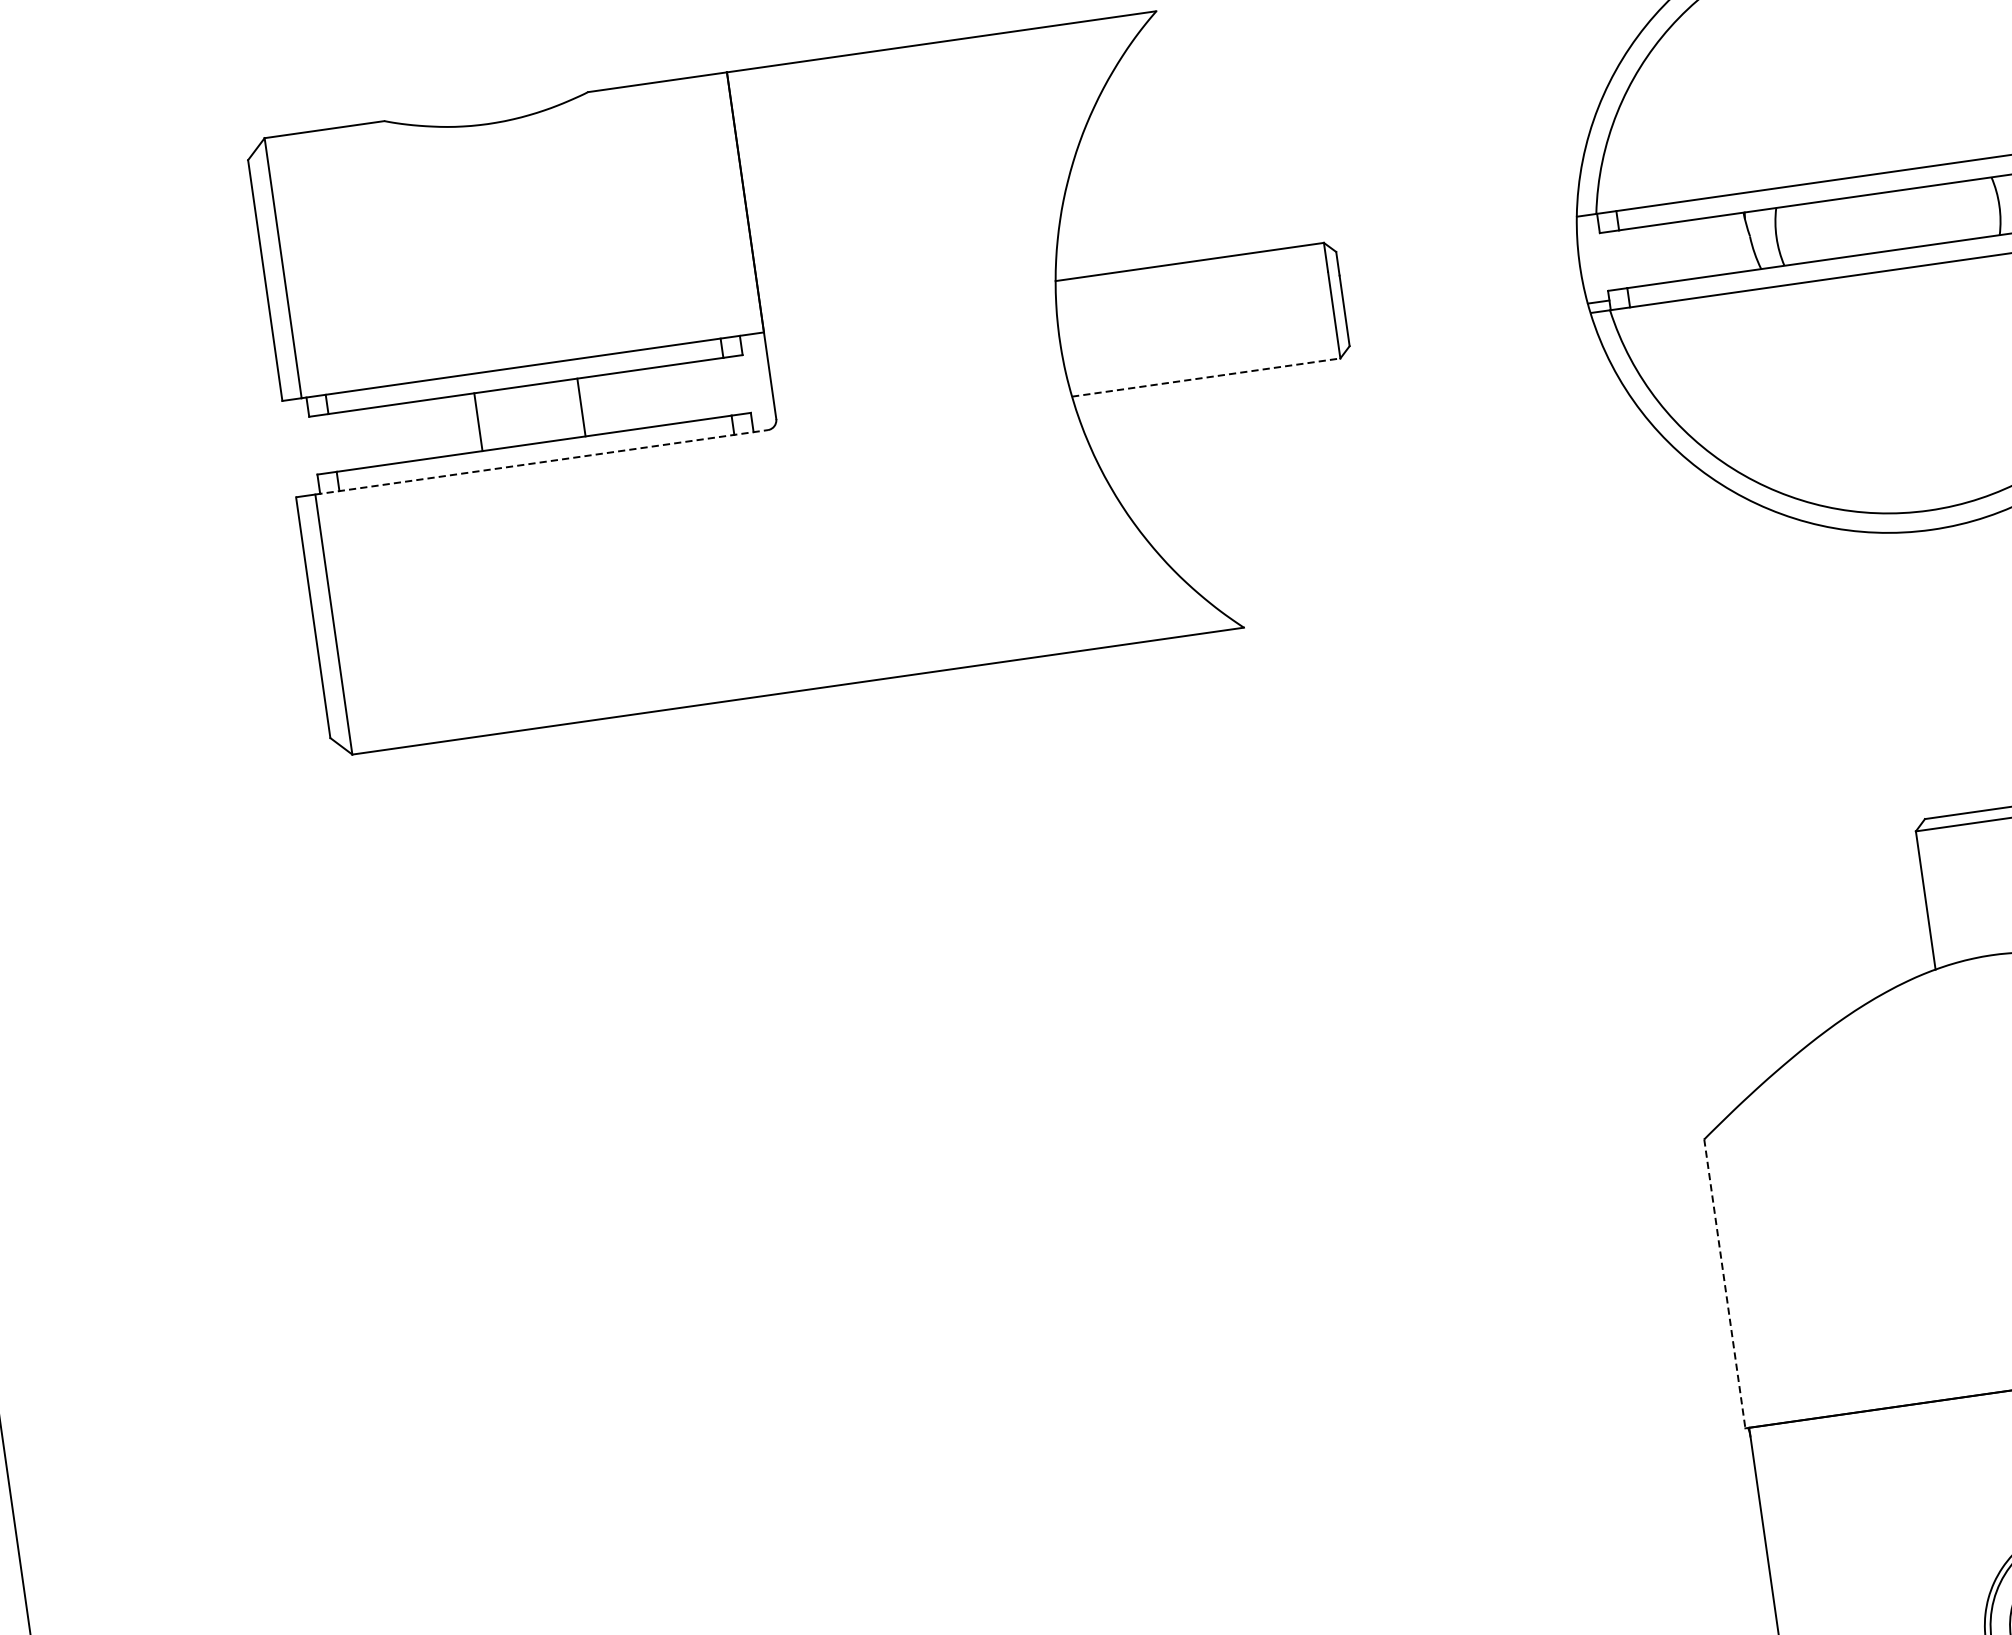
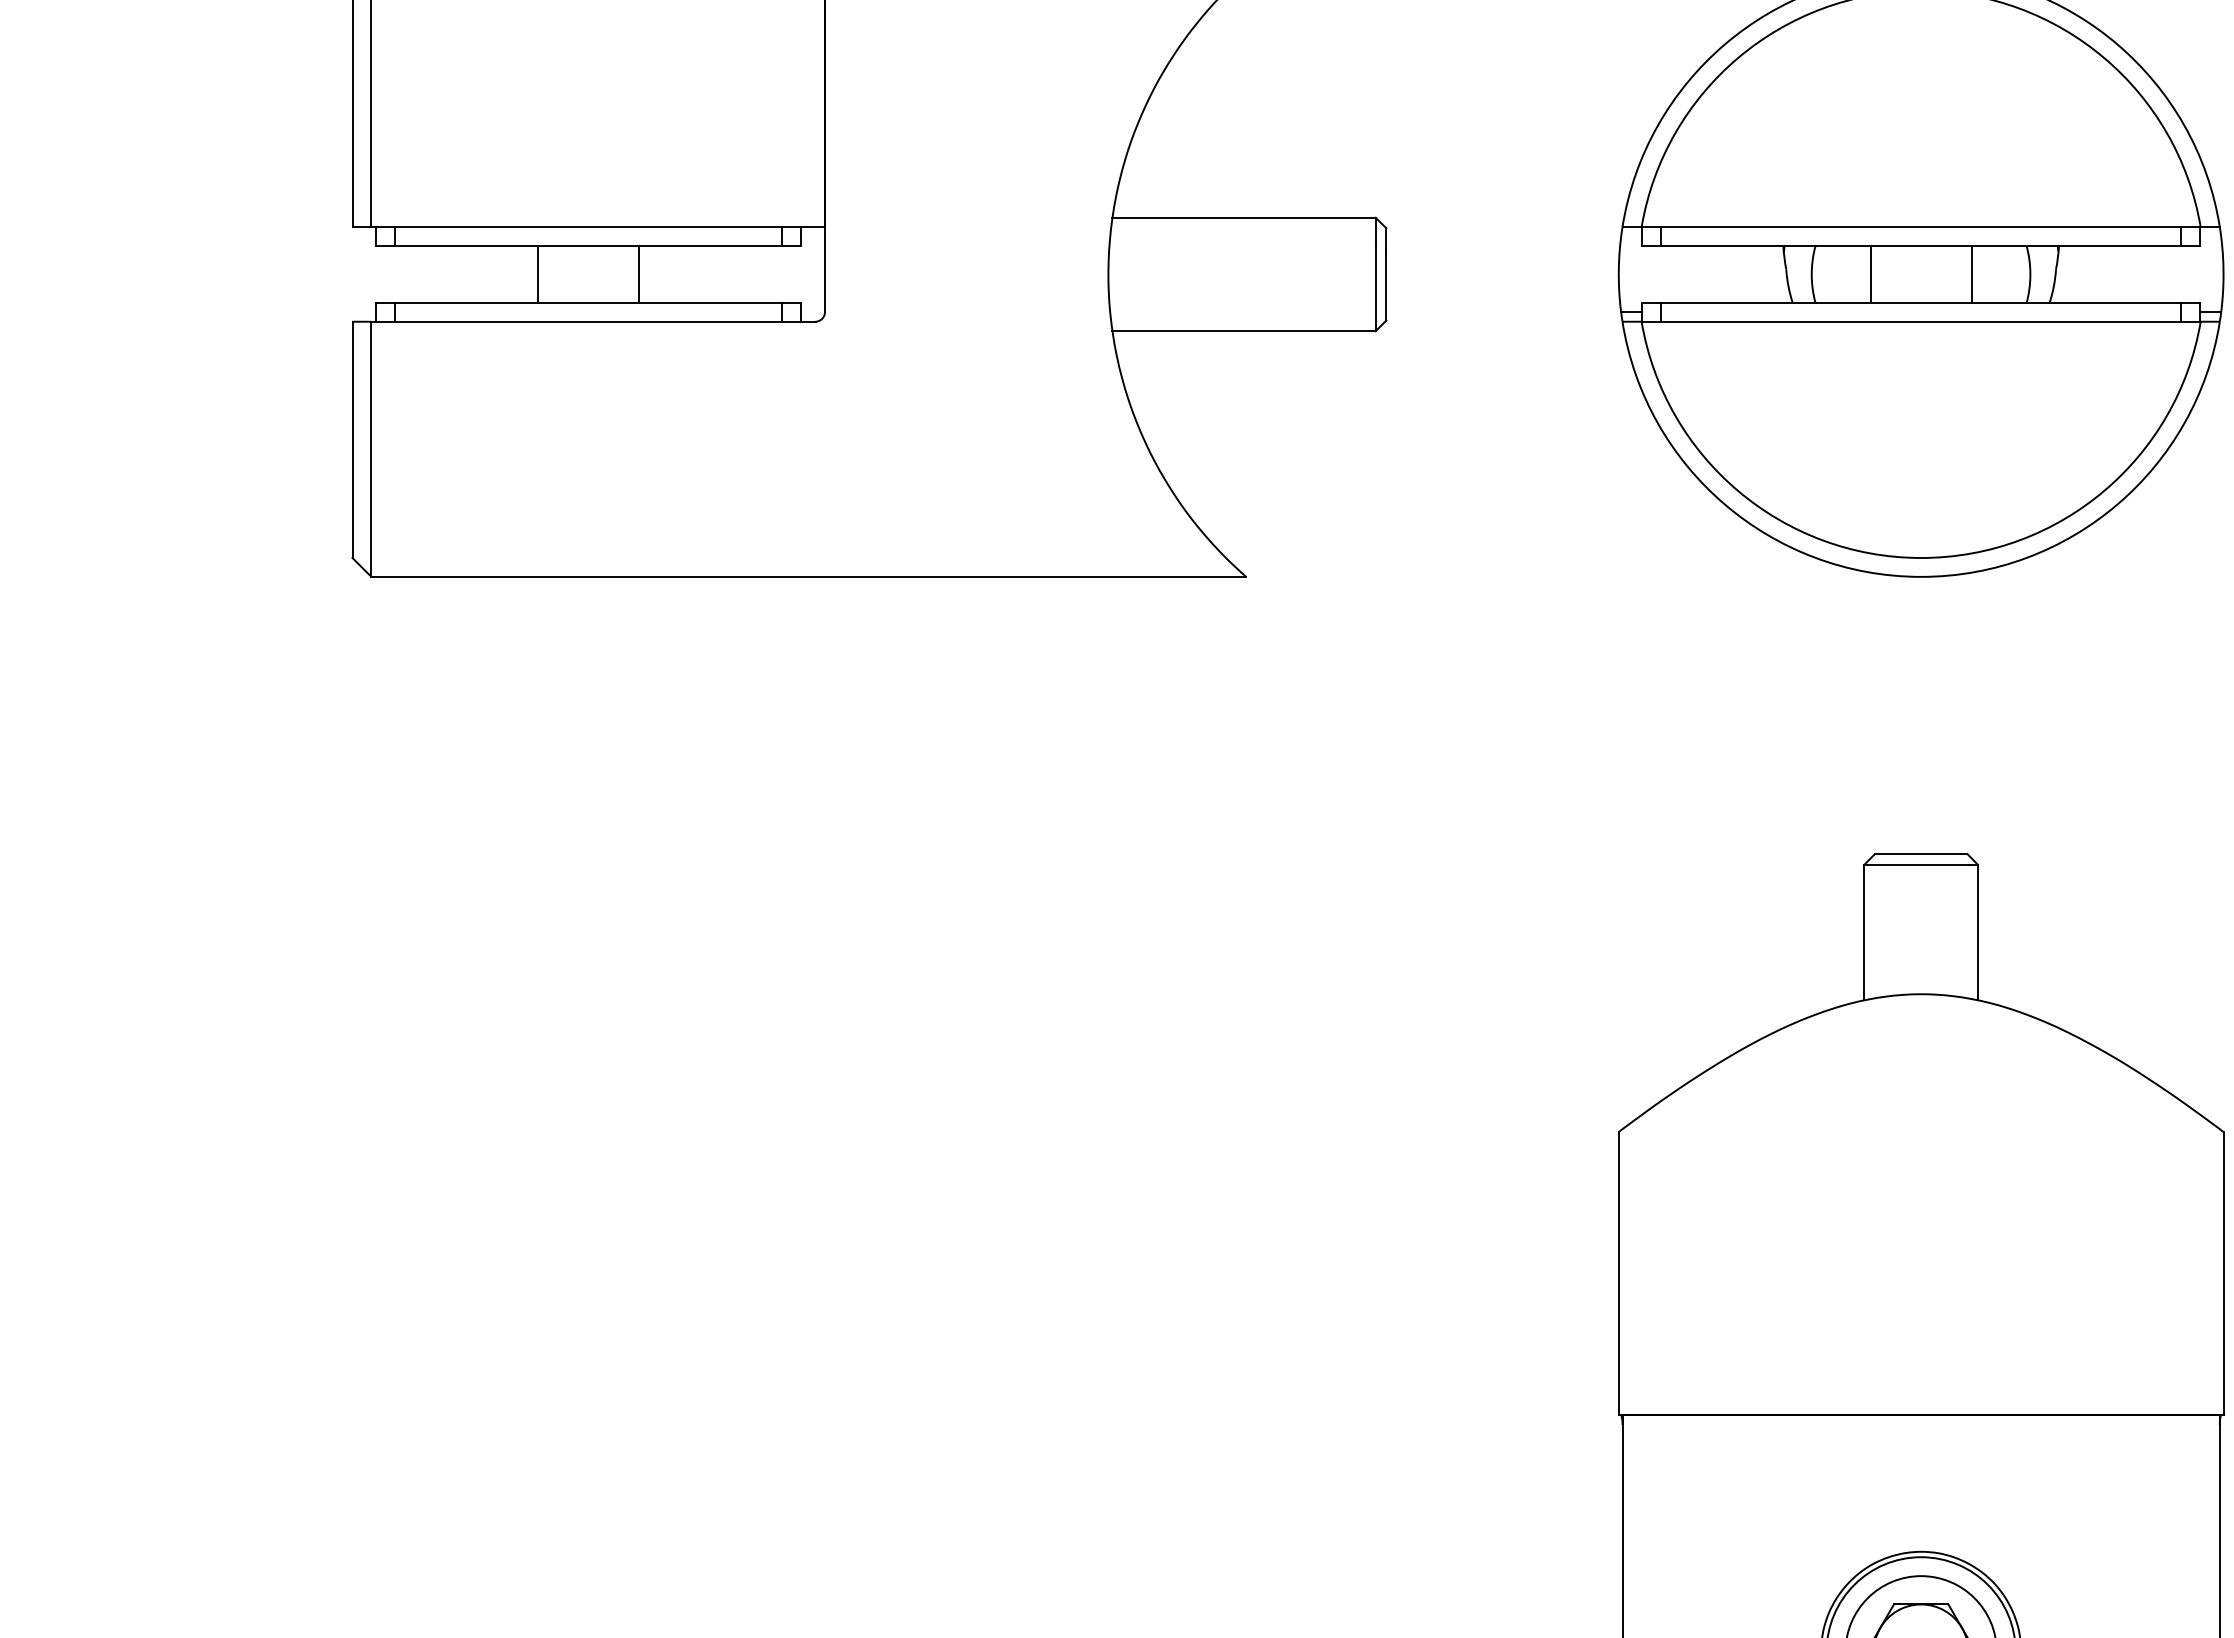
line: (1939, 214) -> (1971, 274), added
line: (1836, 228) -> (1870, 274), added
line: (1206, 377) -> (1244, 331), dashed -> solid
line: (541, 462) -> (593, 321), dashed -> solid
line: (1724, 1283) -> (1618, 1273), dashed -> solid

